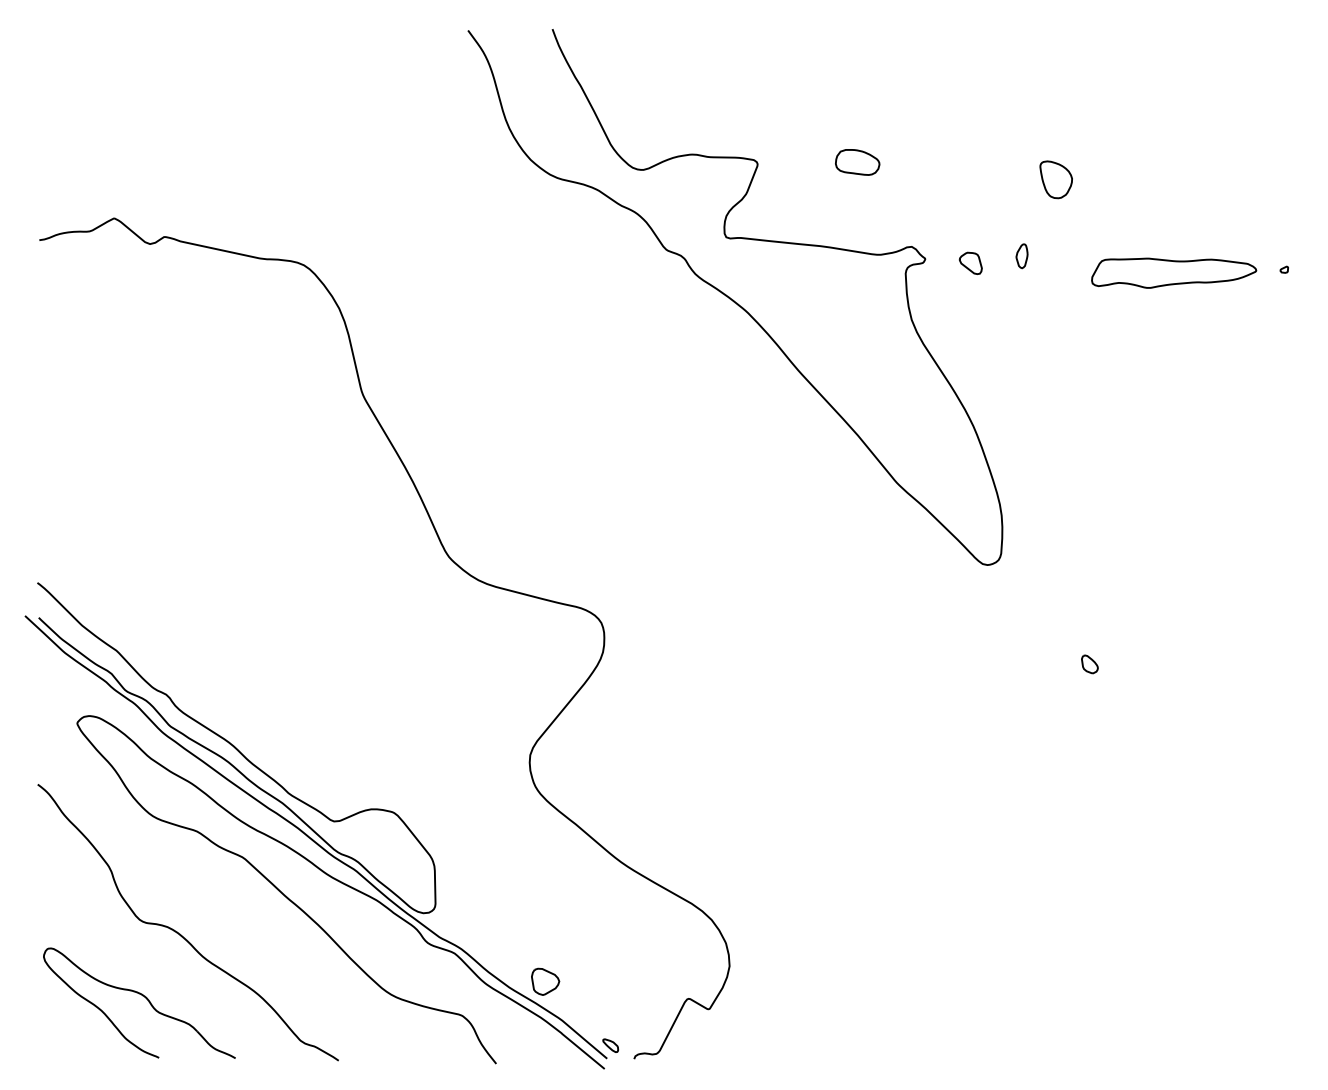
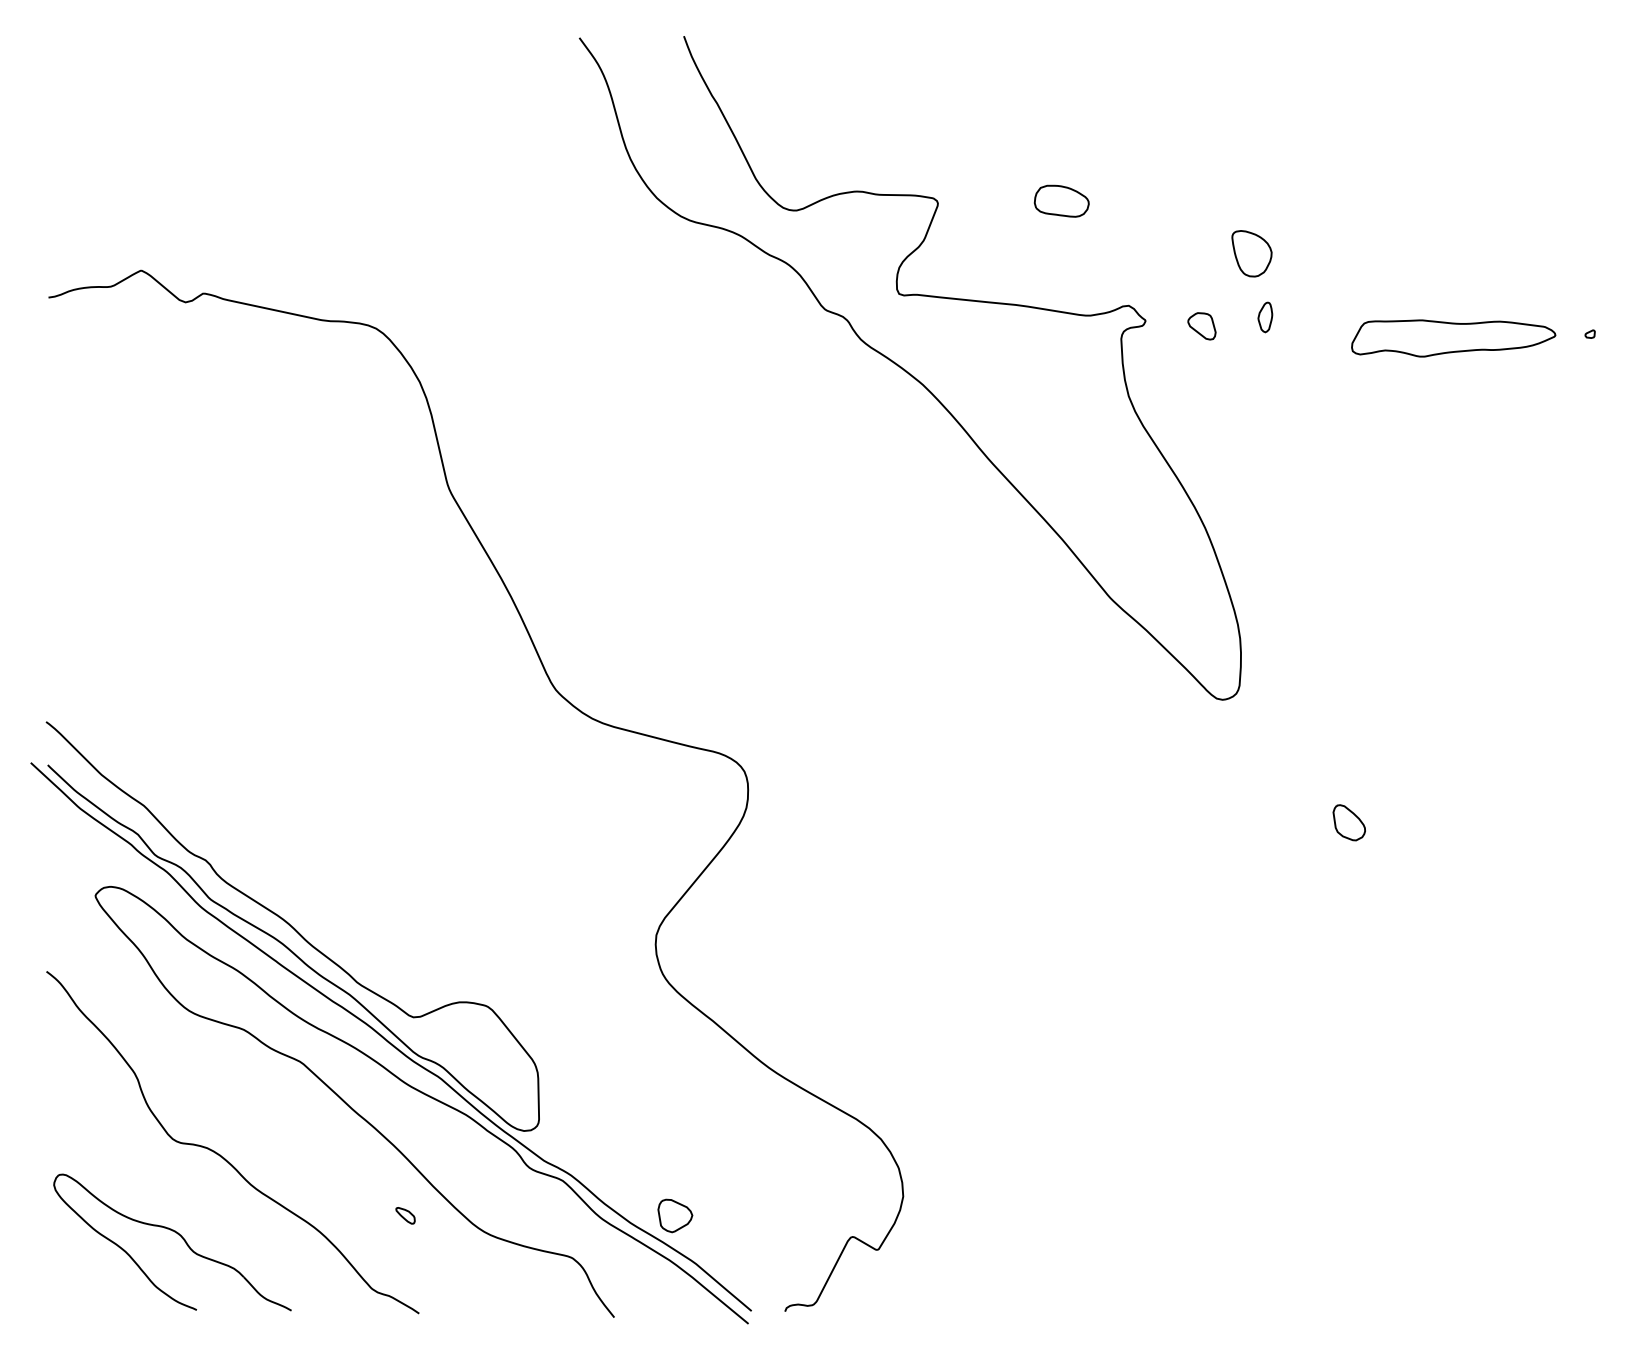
part: (1055, 179) -> (1251, 253), moved
part: (1089, 664) -> (1348, 822), size x1.6
part: (610, 1045) -> (405, 1215), moved

